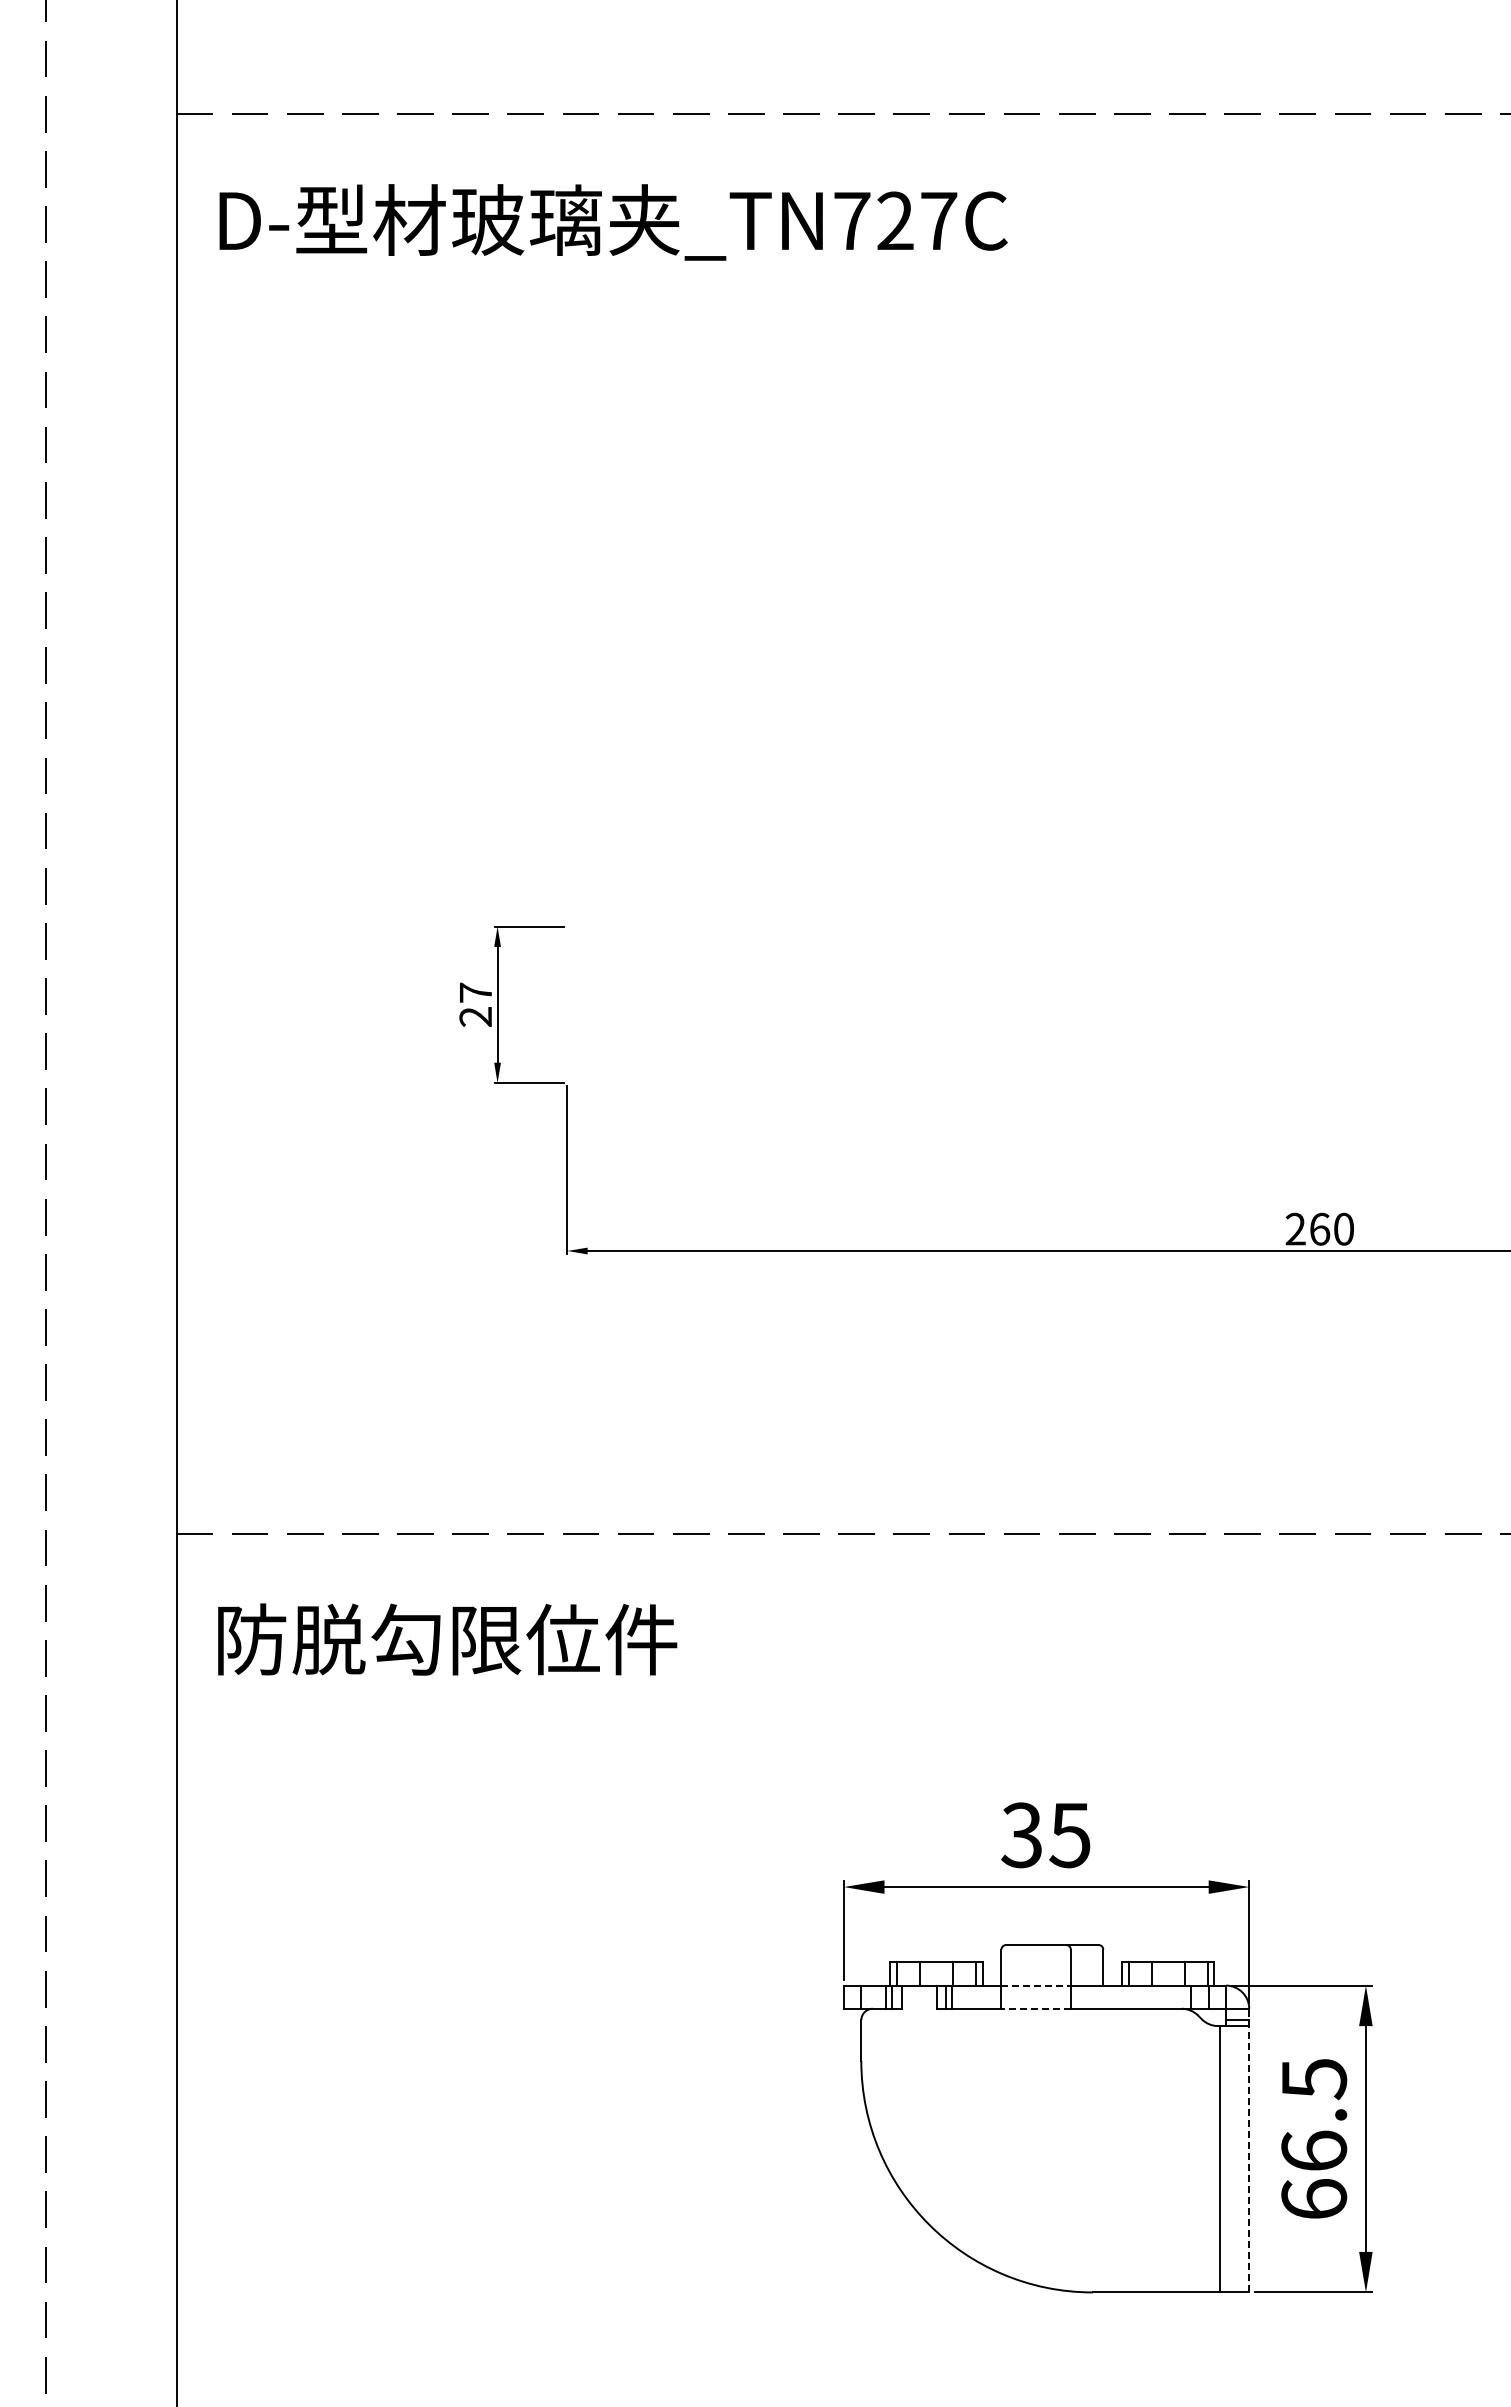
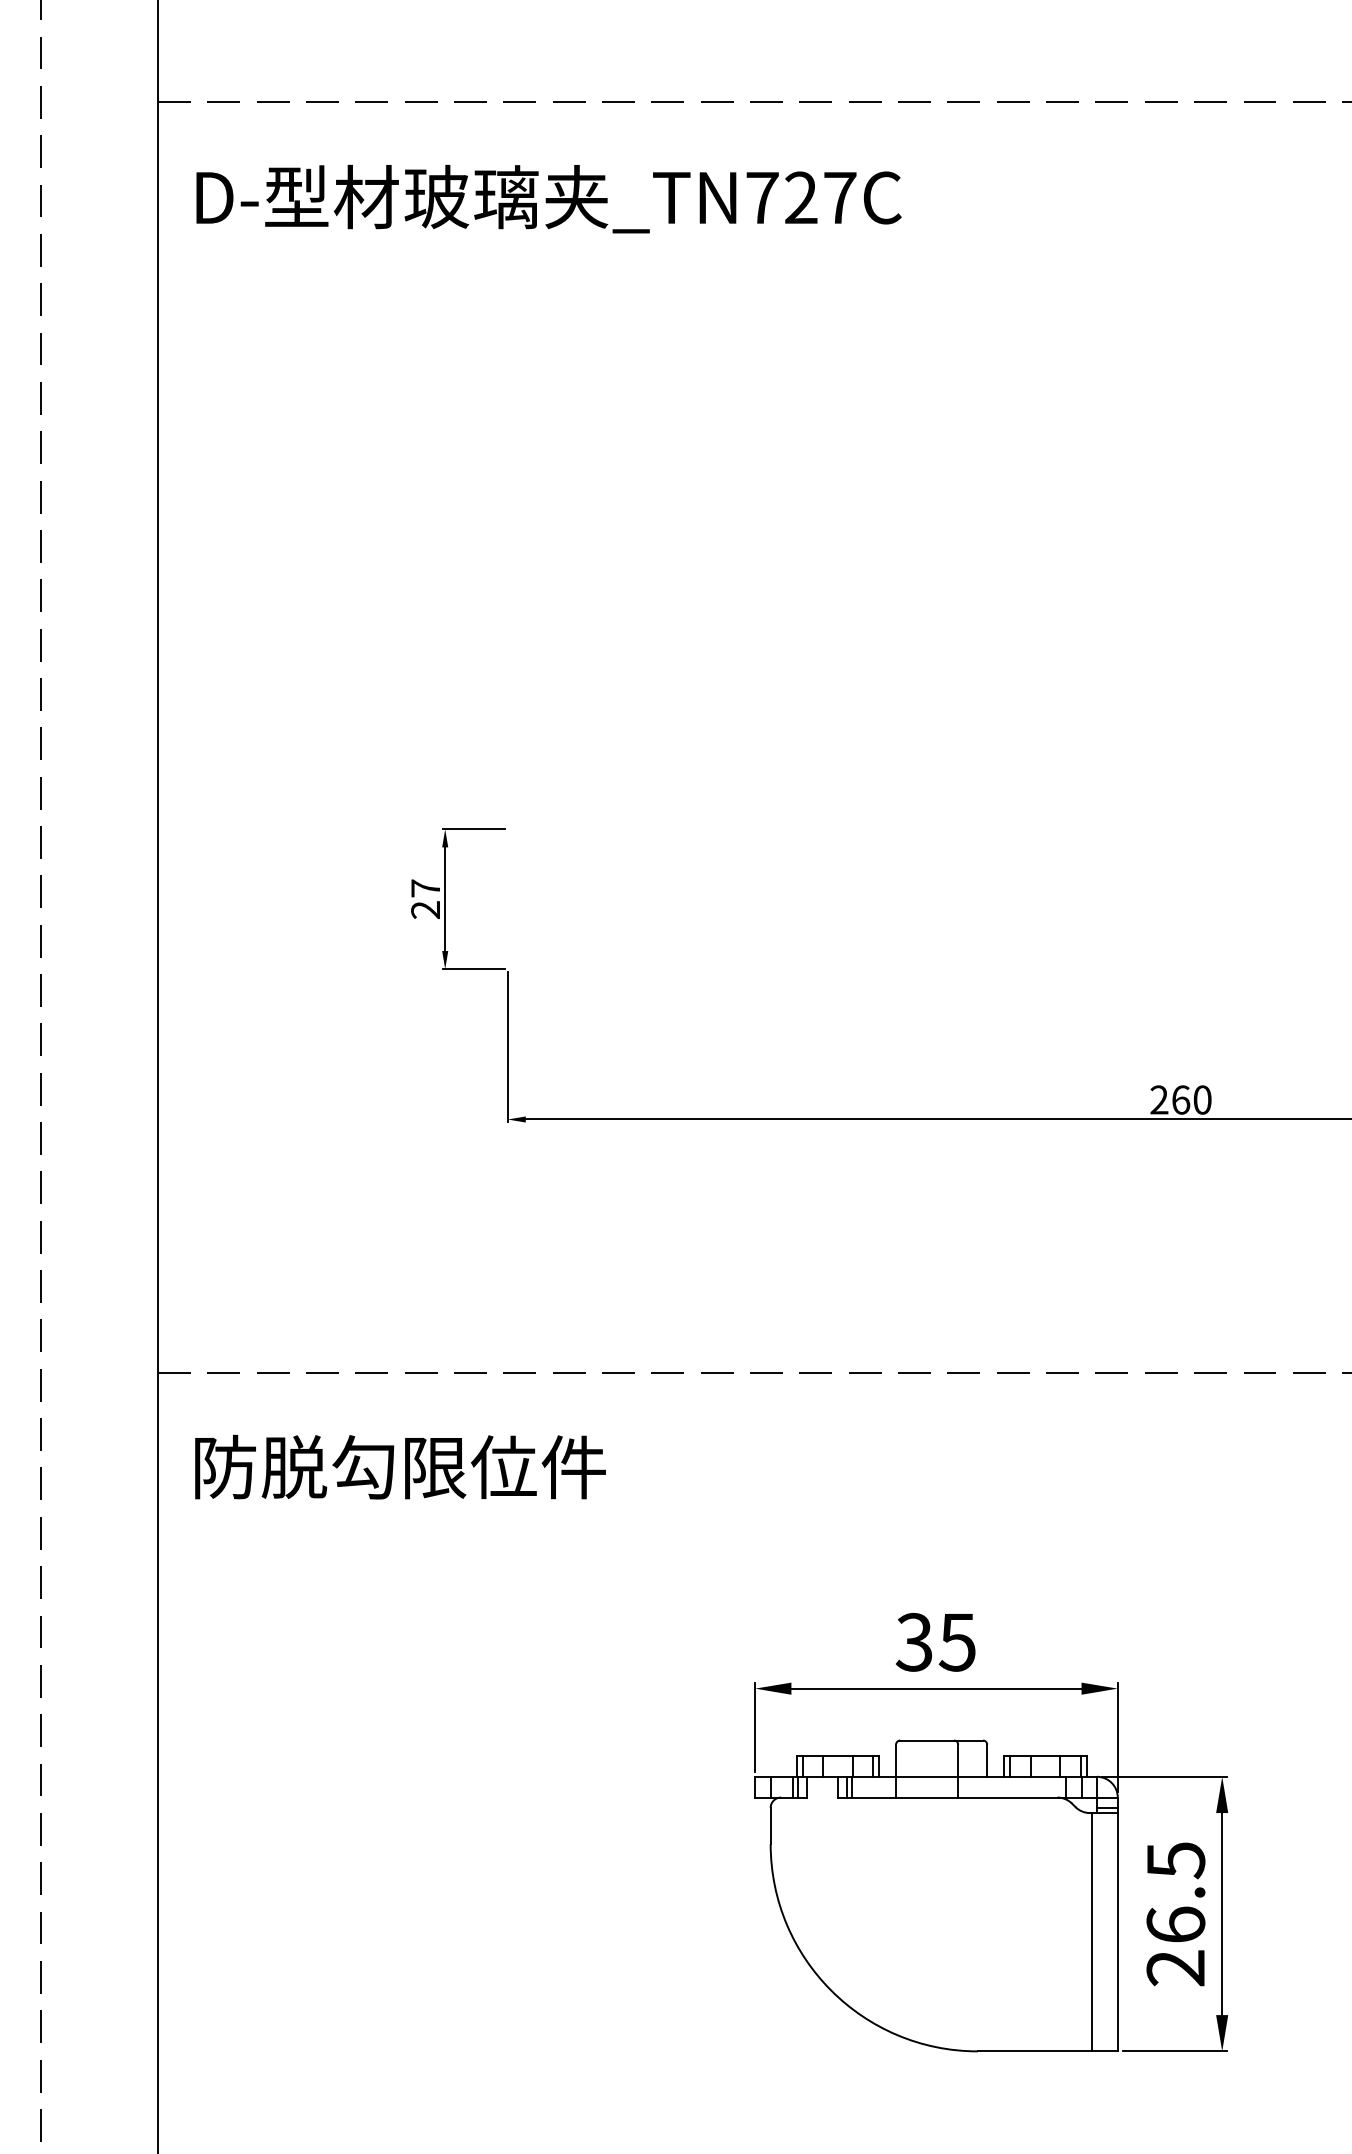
line: (1036, 1985) -> (927, 1776), dashed -> solid
line: (1036, 2008) -> (927, 1797), dashed -> solid
line: (1249, 2150) -> (1118, 1924), dashed -> solid
text: (1314, 2199) -> (1176, 1968), 66.5 -> 26.5

